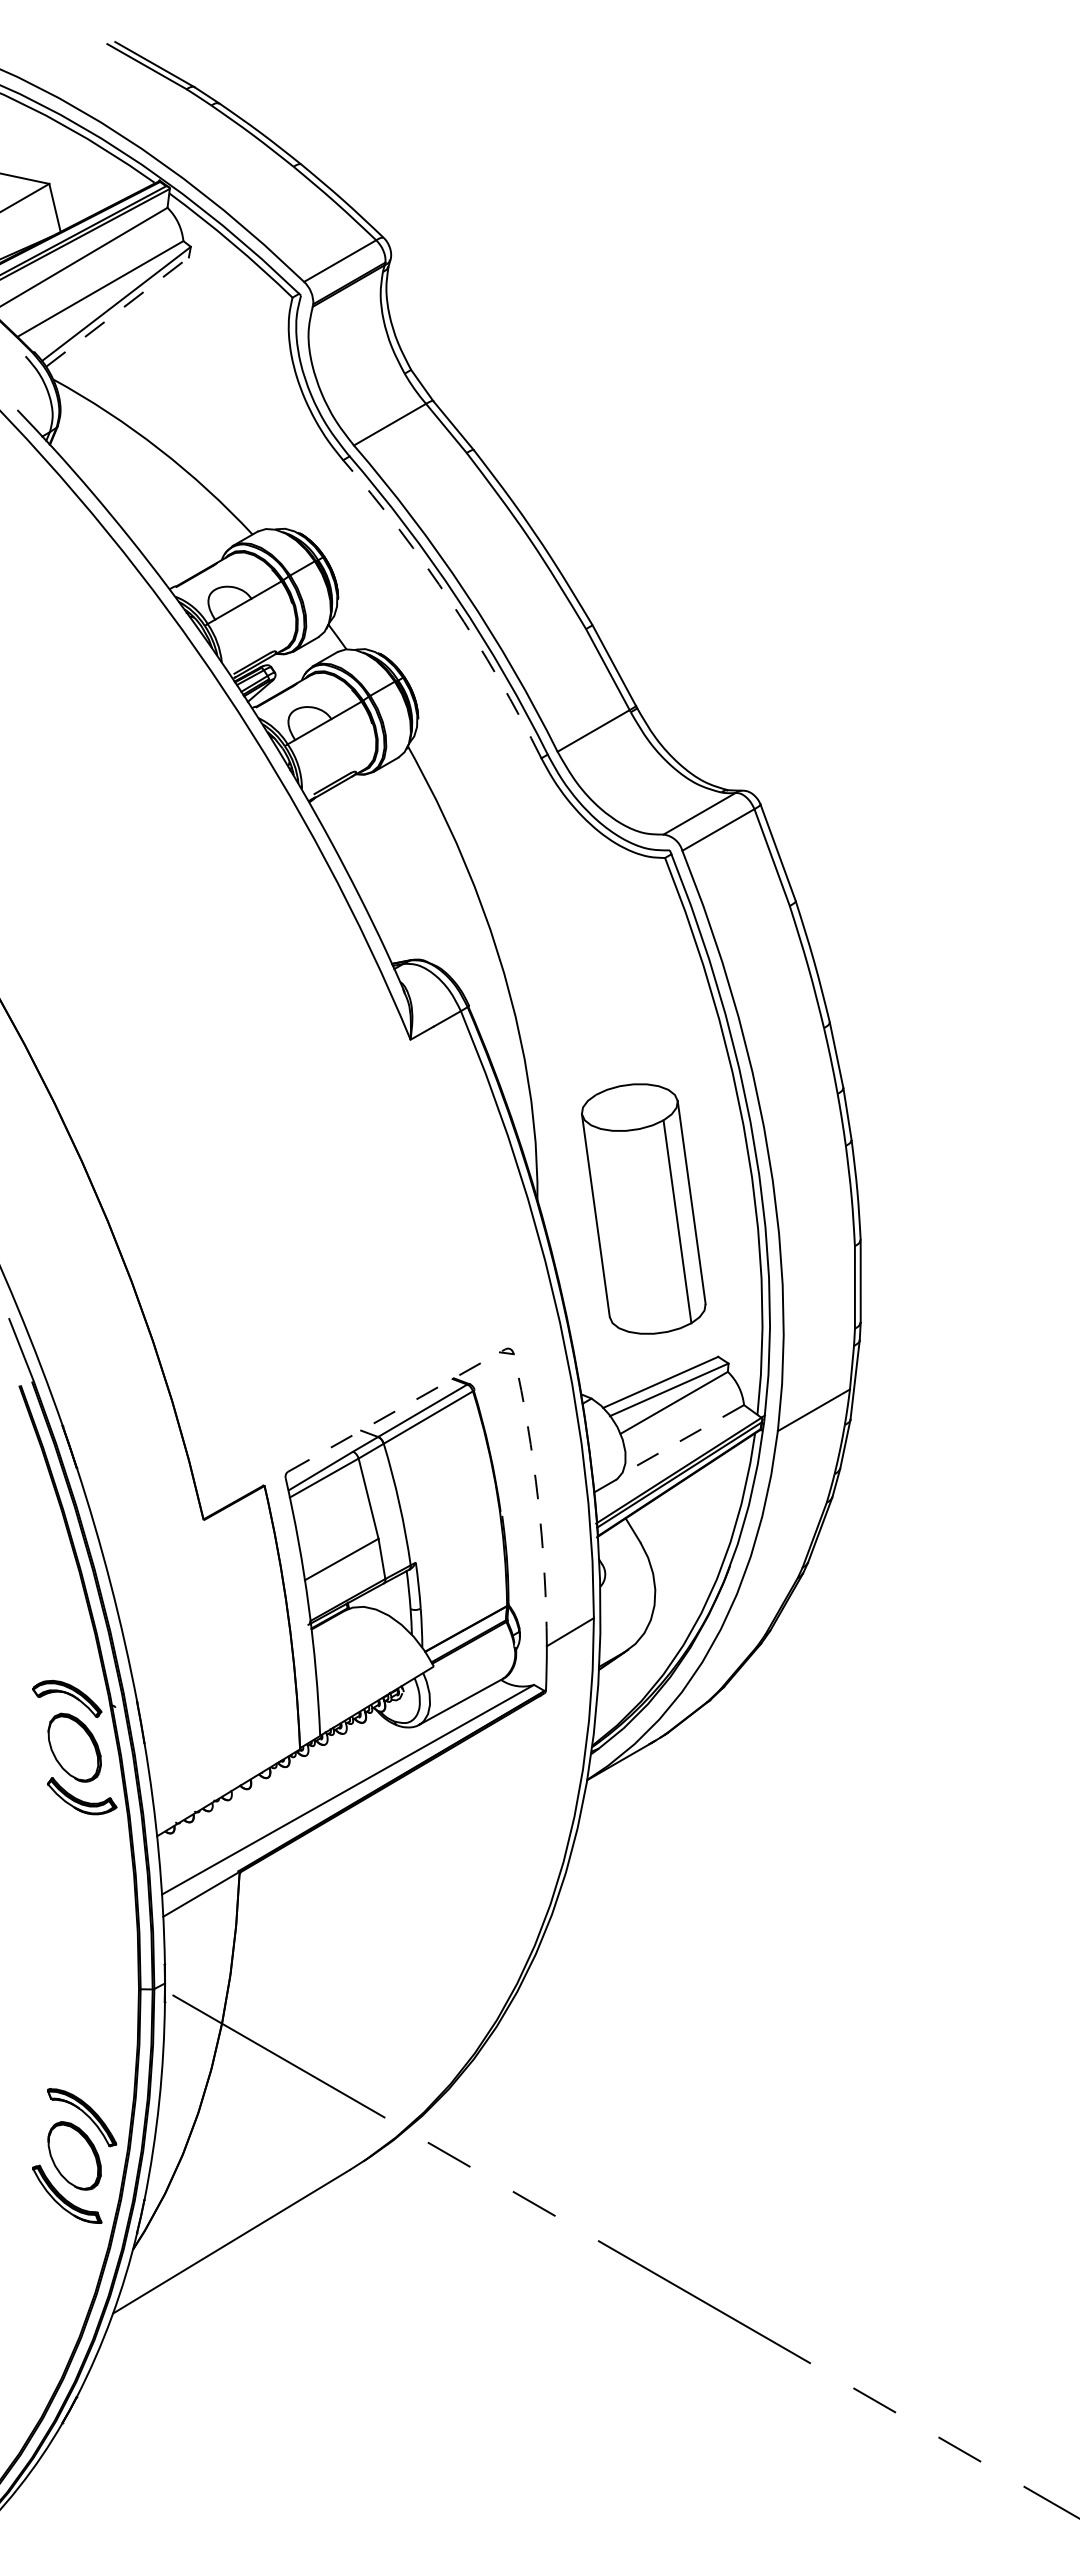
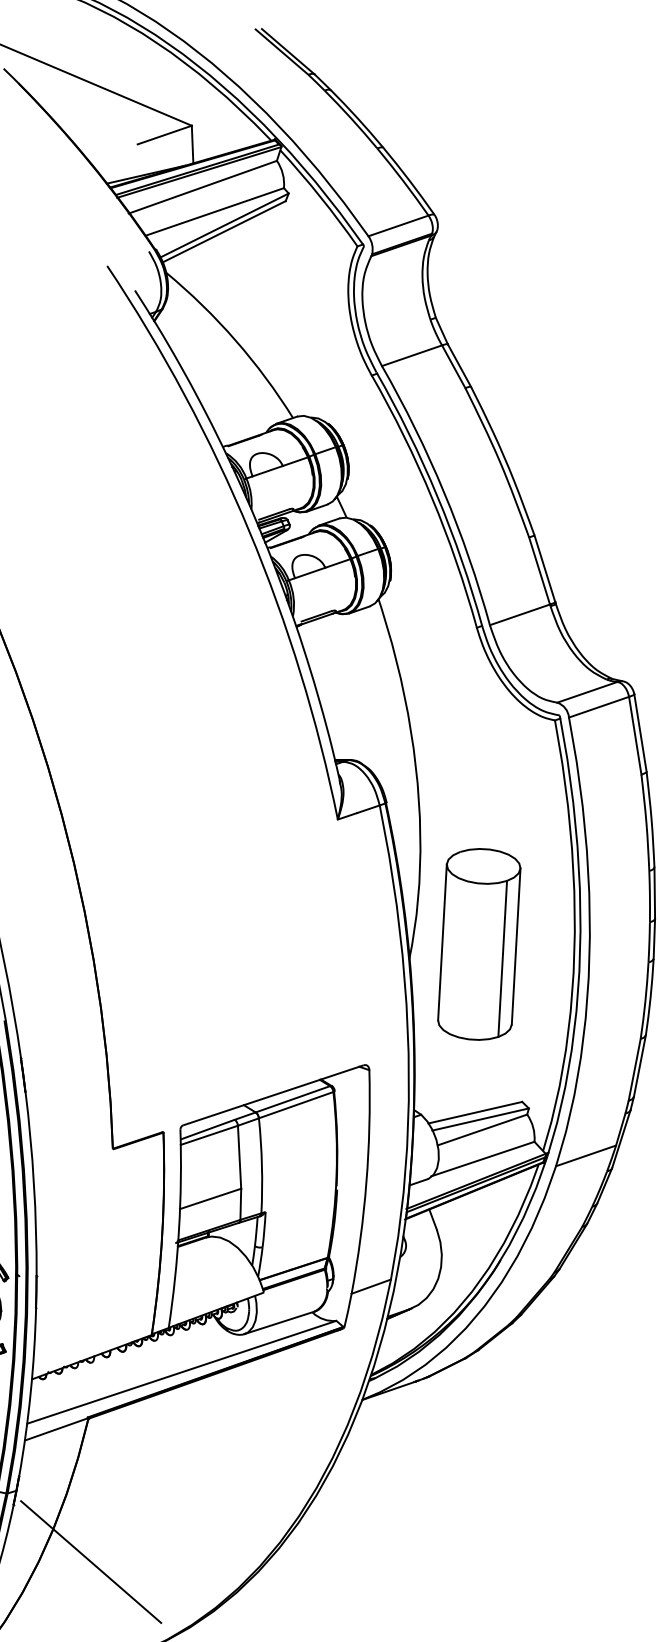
line: (117, 312) -> (224, 232), dashed -> solid
arc: (451, 603) -> (432, 498), dashed -> solid
part: (643, 1208) -> (479, 944), moved
line: (397, 1410) -> (274, 1095), dashed -> solid
line: (681, 1440) -> (482, 1159), dashed -> solid
arc: (538, 1499) -> (366, 1182), dashed -> solid

